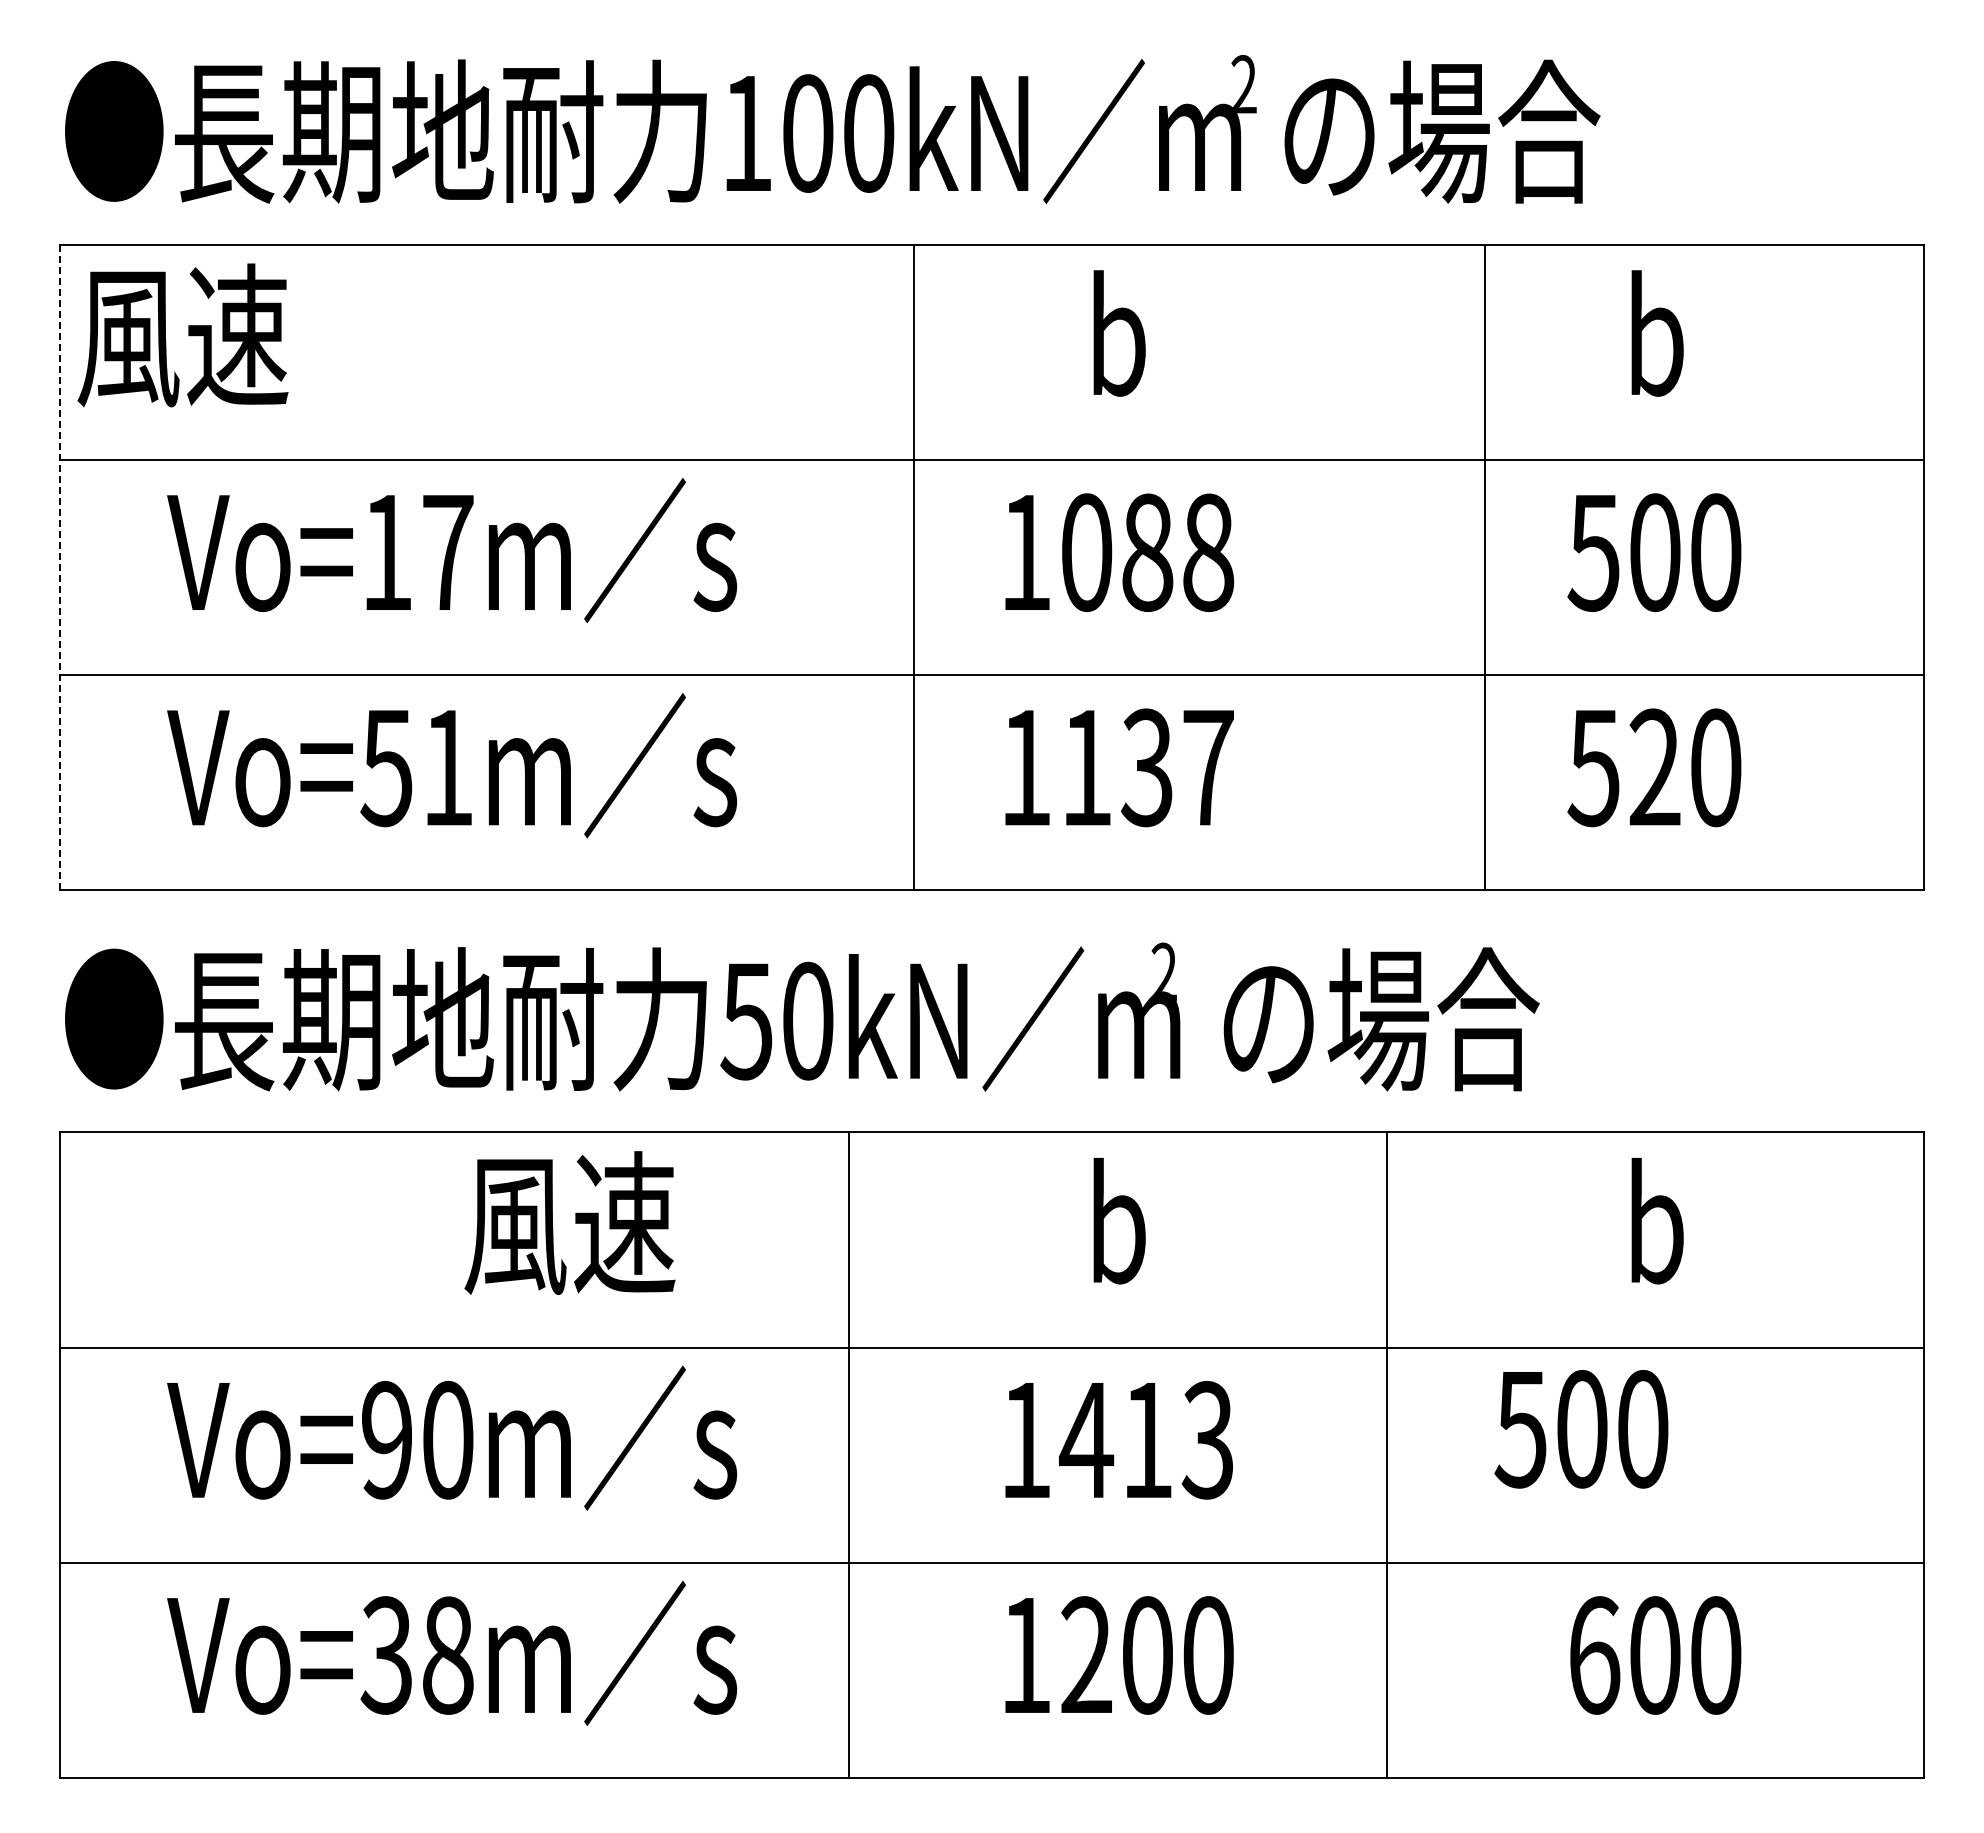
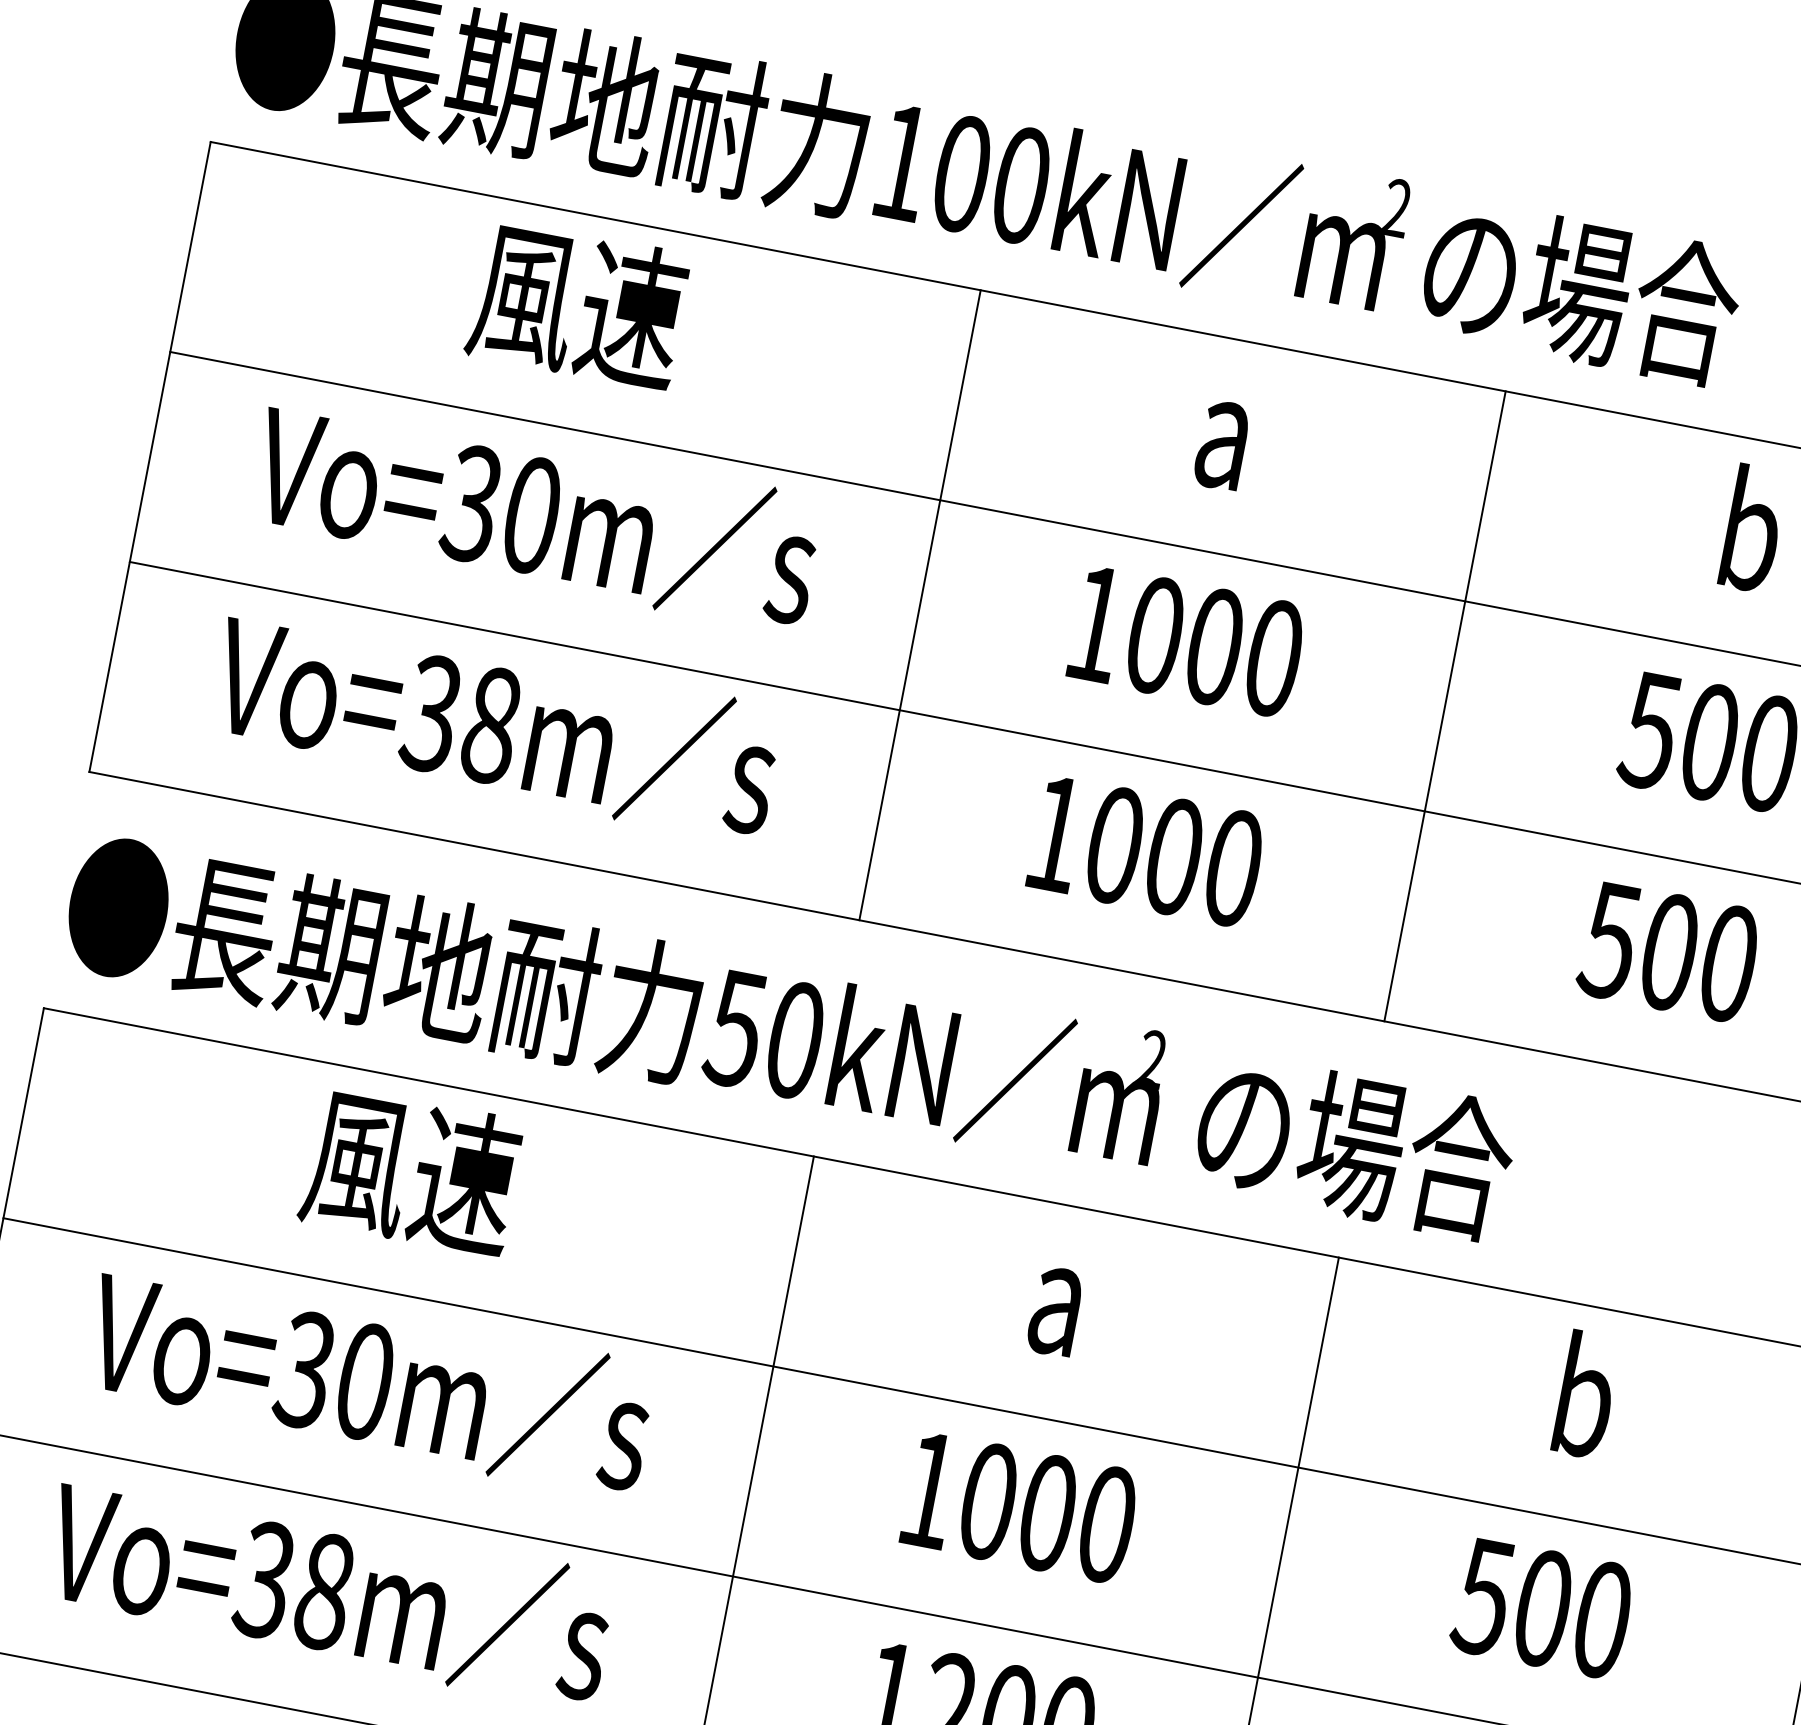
text: (1119, 333) -> (1228, 427), b -> a
text: (182, 335) -> (578, 304), moved
text: (416, 552) -> (501, 509), Vo=17m -> Vo=30m
text: (1178, 552) -> (1244, 652), 1088 -> 1000
line: (59, 567) -> (150, 456), dashed -> solid
line: (913, 567) -> (920, 605), moved
line: (1484, 567) -> (1445, 706), moved
text: (416, 767) -> (460, 719), Vo=51m -> Vo=38m
text: (1147, 767) -> (1174, 856), 1137 -> 1000
text: (1654, 767) -> (1668, 951), 520 -> 500
text: (1119, 1220) -> (1061, 1293), b -> a
text: (569, 1222) -> (411, 1170), moved
text: (1581, 1429) -> (1542, 1608), moved
text: (385, 1440) -> (304, 1370), Vo=90m -> Vo=30m
text: (1145, 1440) -> (1045, 1512), 1413 -> 1000

